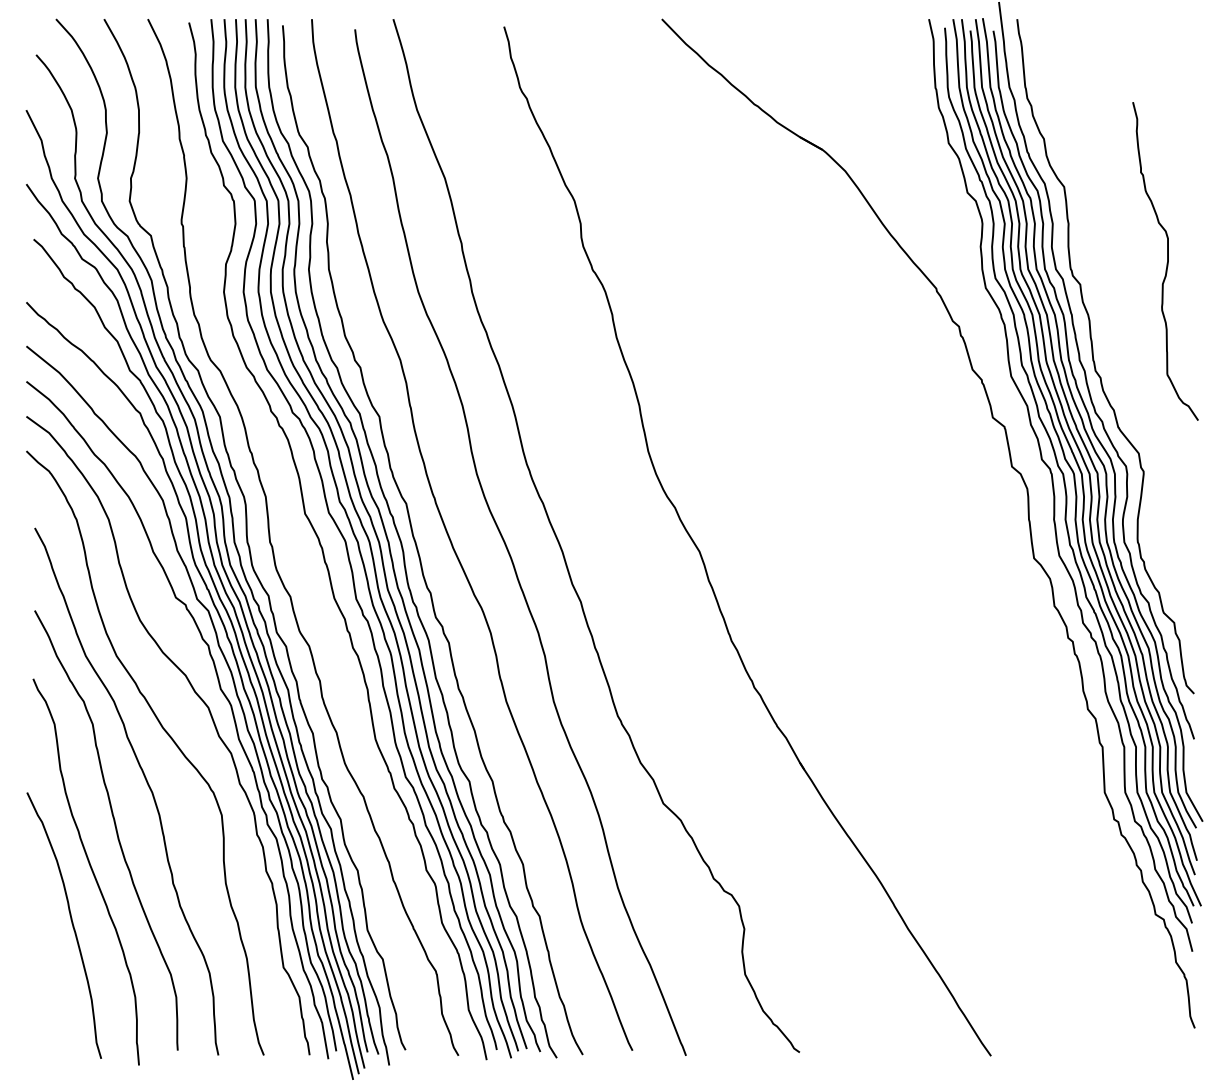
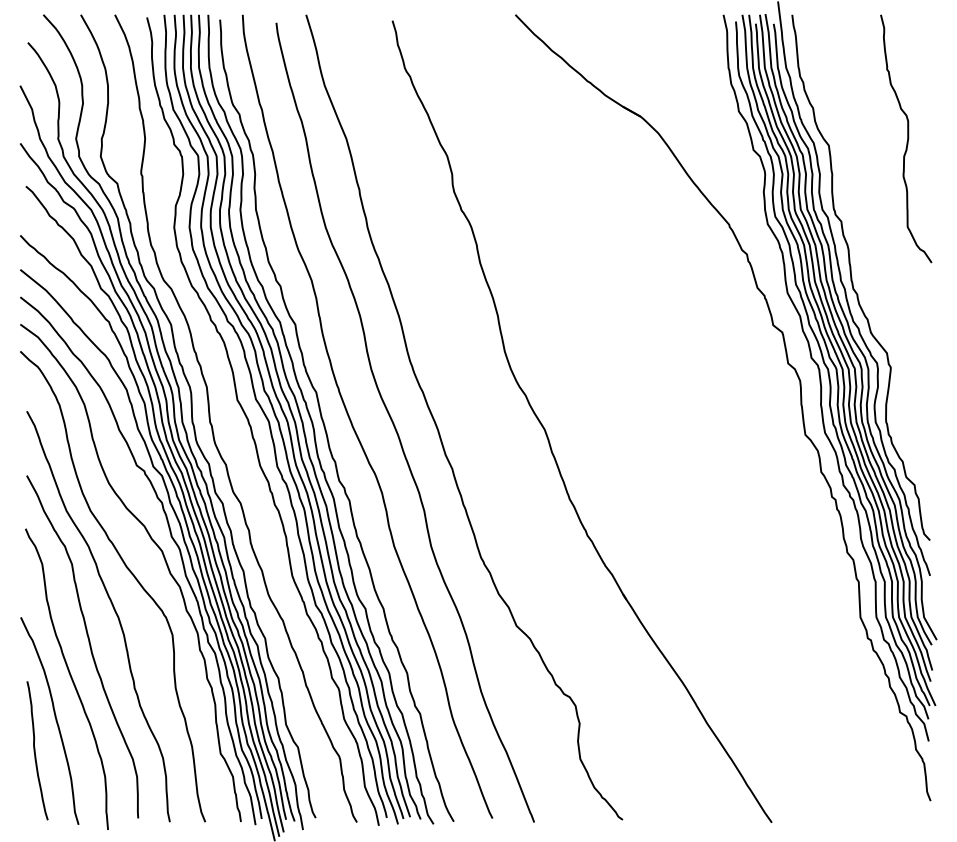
curve: (1167, 261) -> (907, 138), moved
curve: (45, 963) -> (35, 750), added

